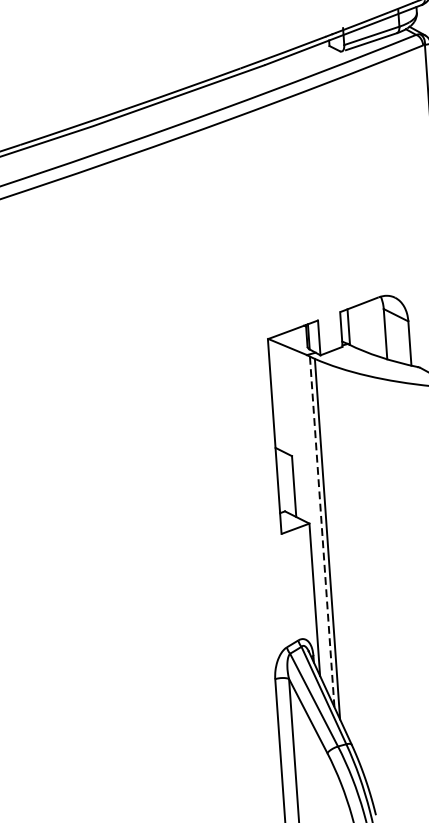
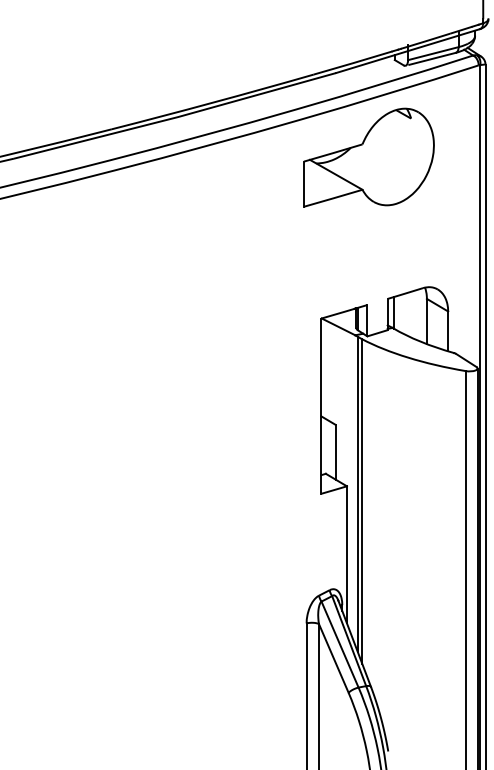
part: (307, 156) -> (368, 157), added
line: (321, 531) -> (357, 494), dashed -> solid

